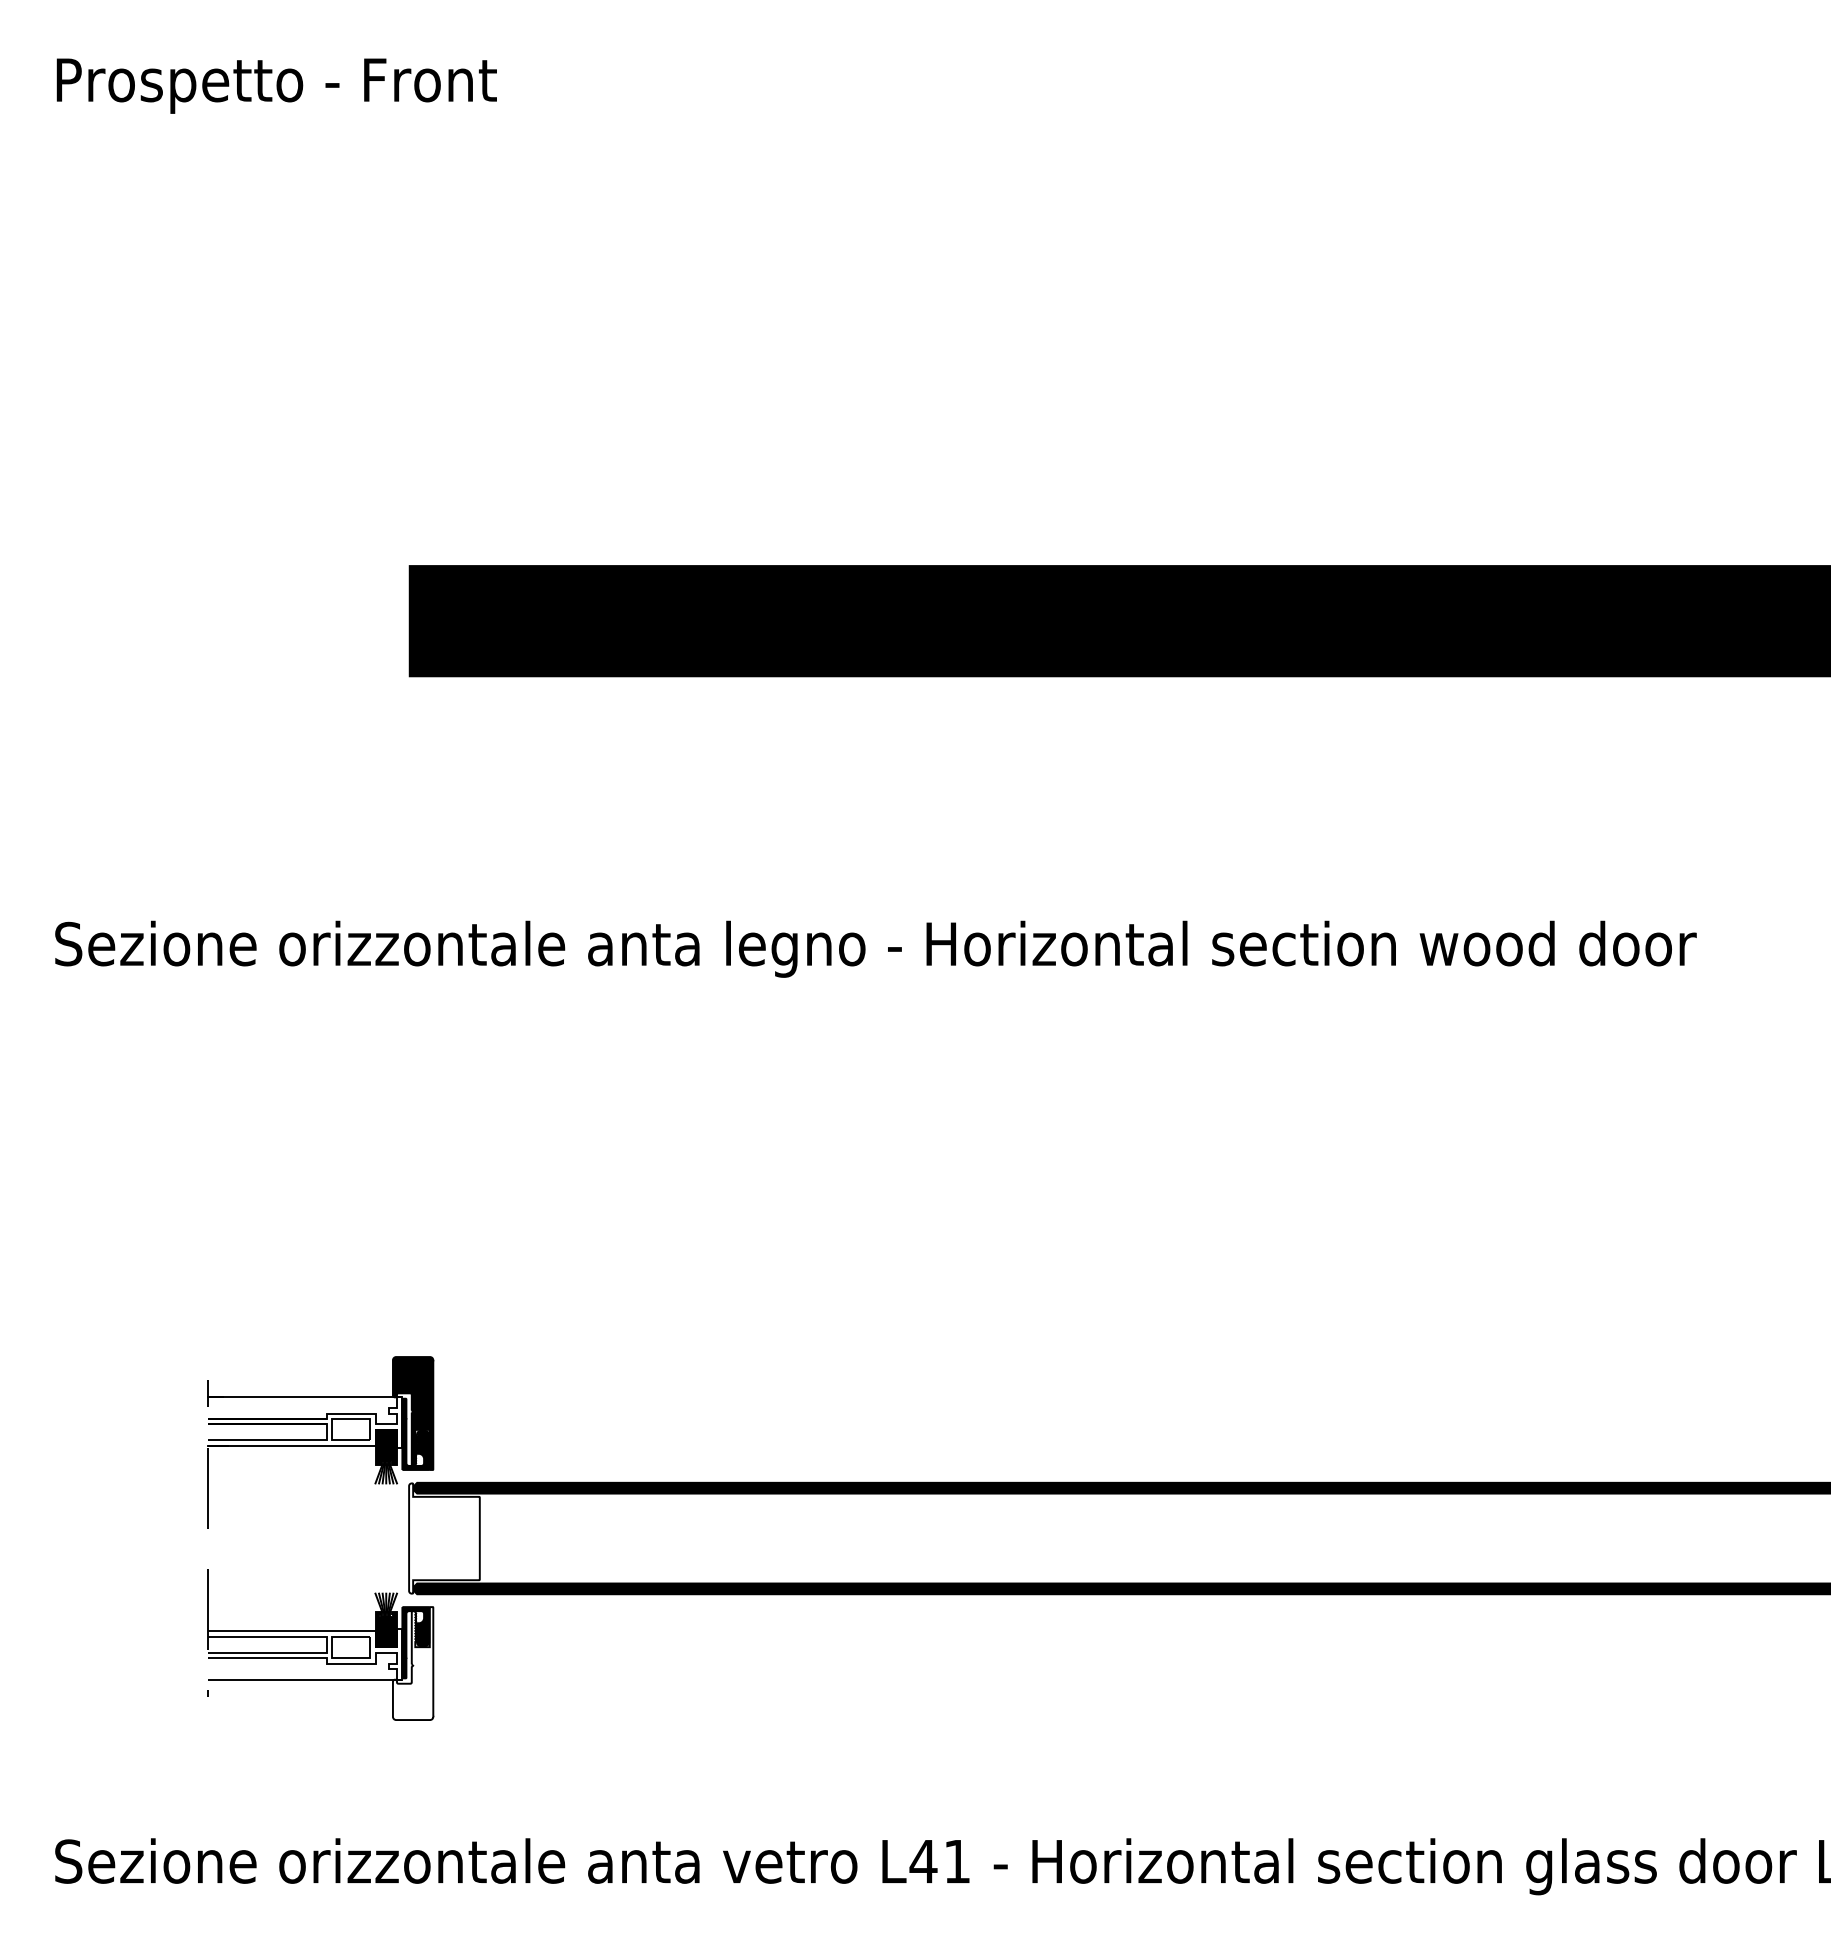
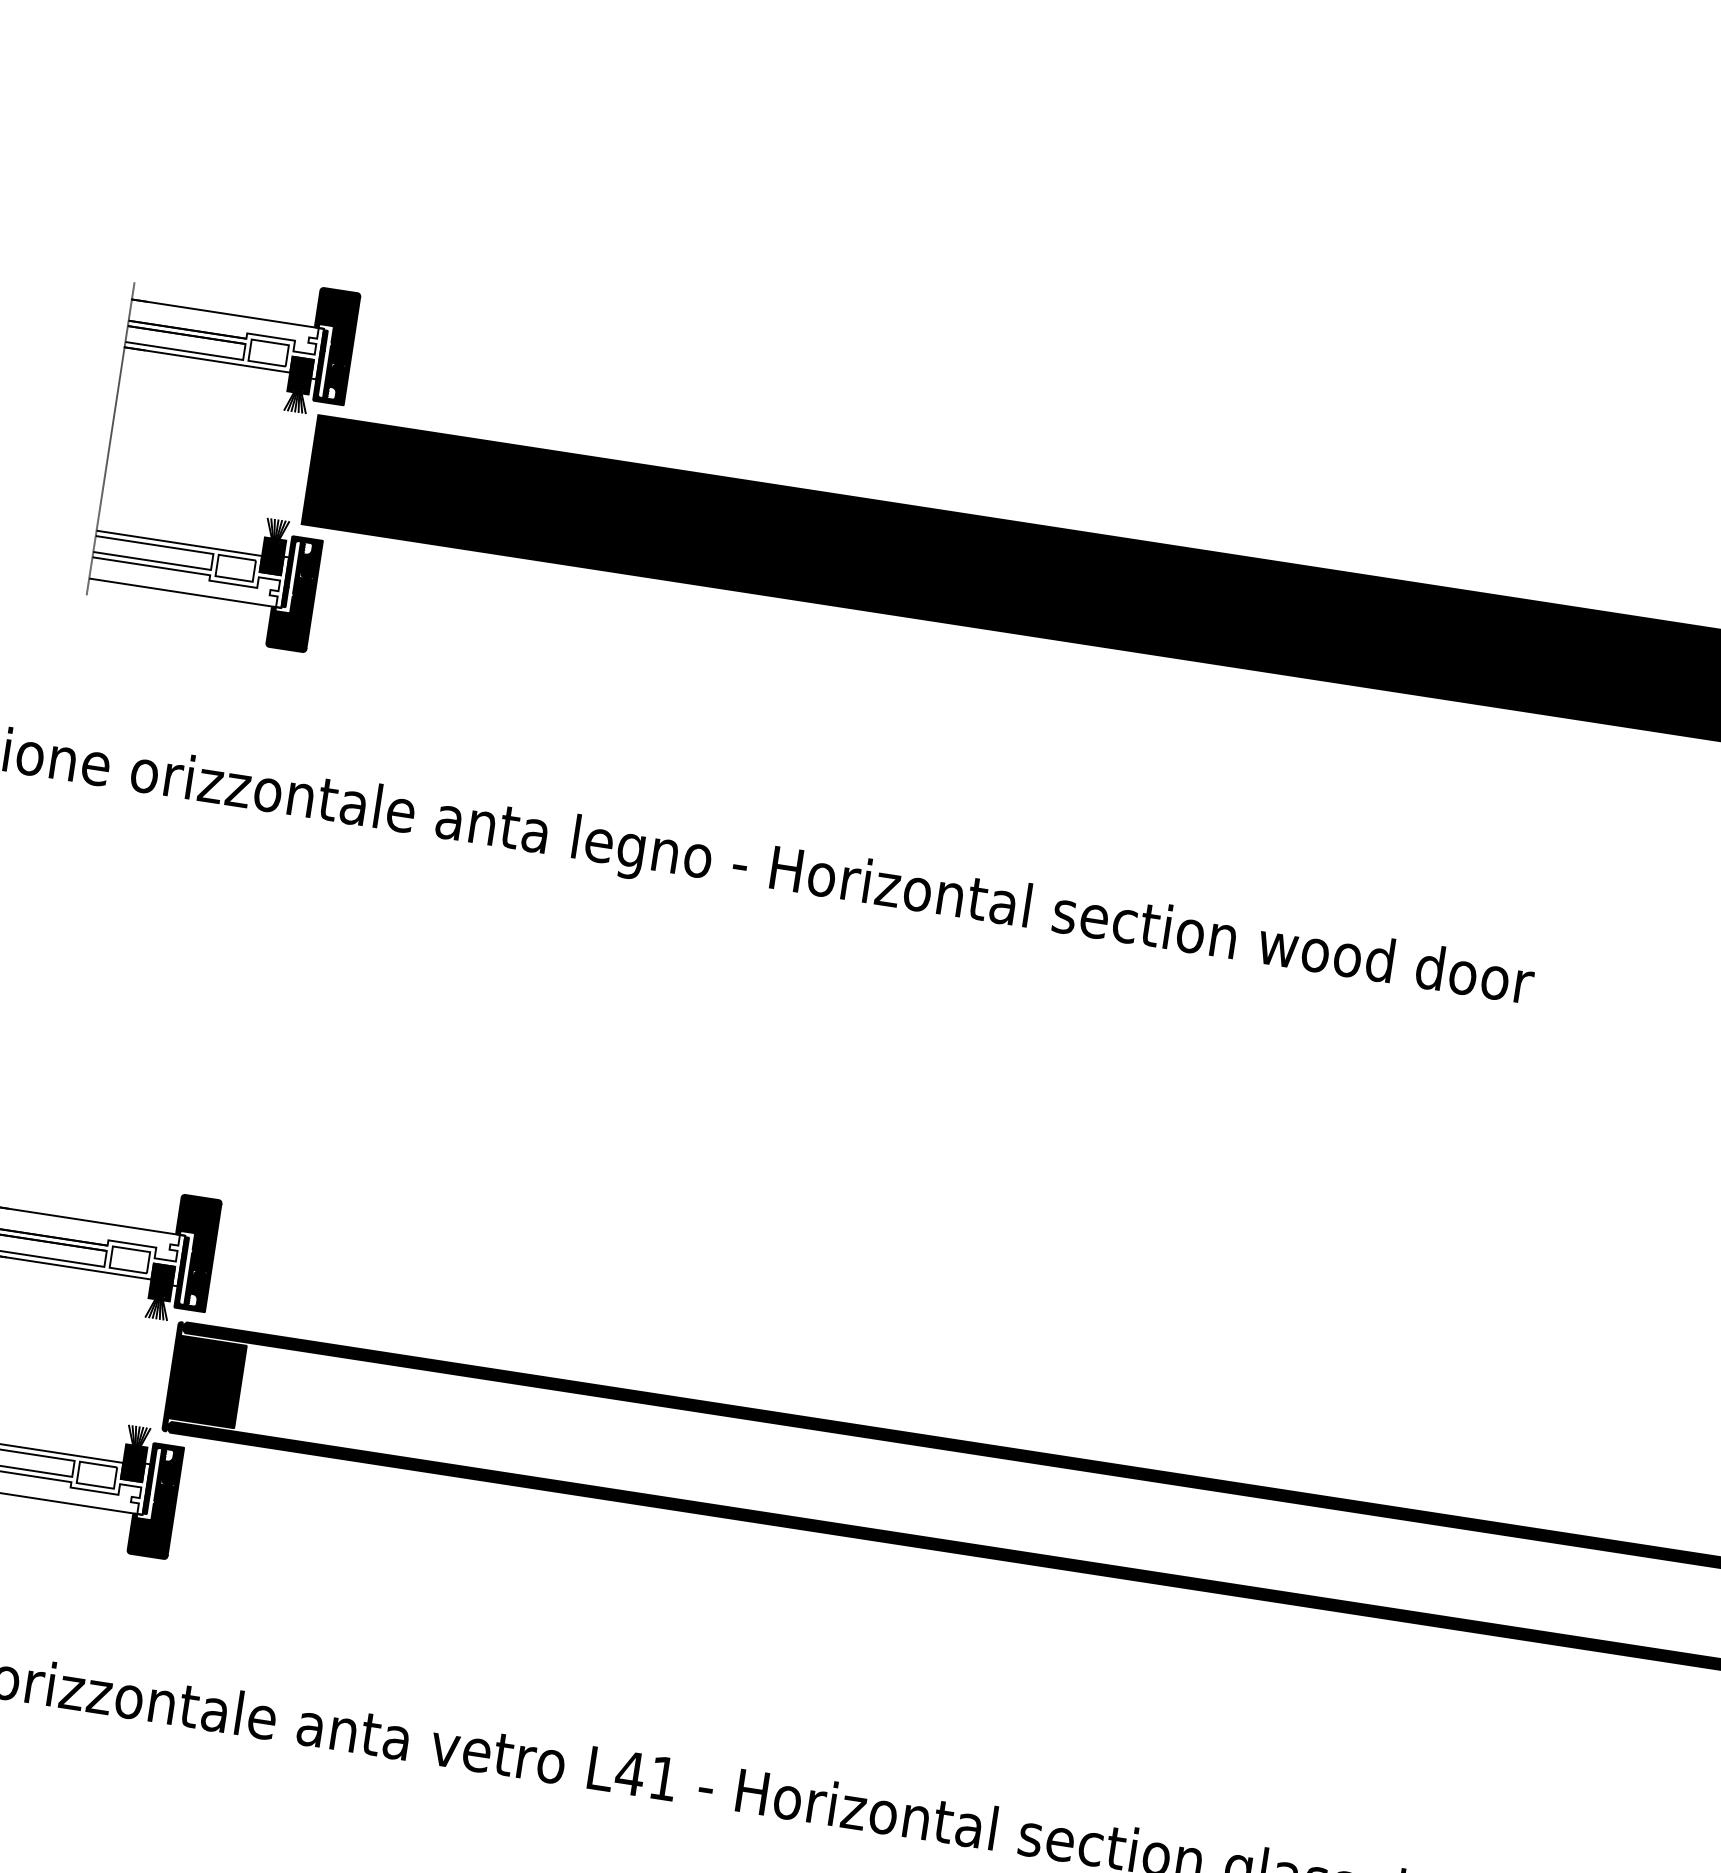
part: (374, 566) -> (283, 410), added
fill: (444, 1538) -> (205, 1381), added
fill: (412, 1663) -> (155, 1500), added

